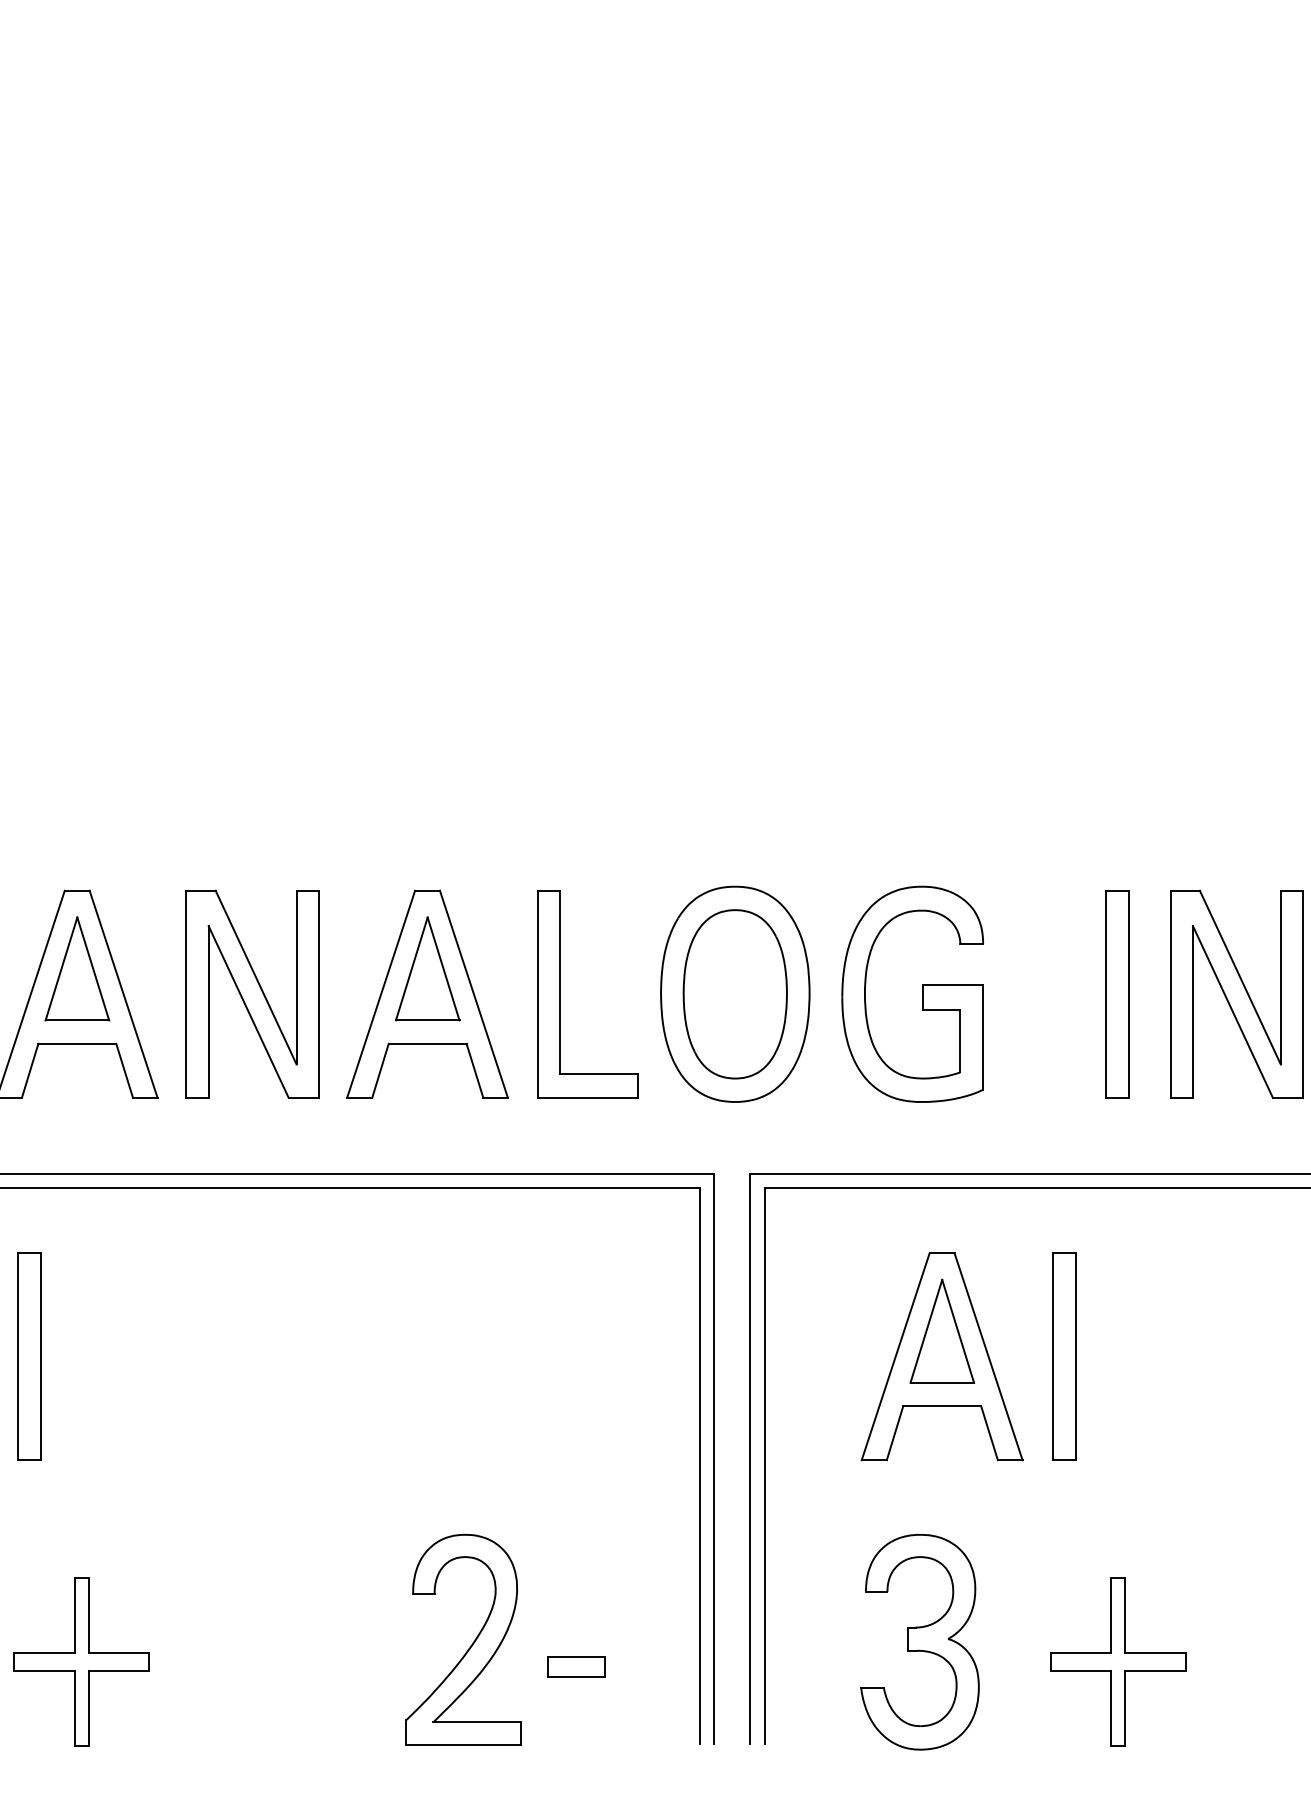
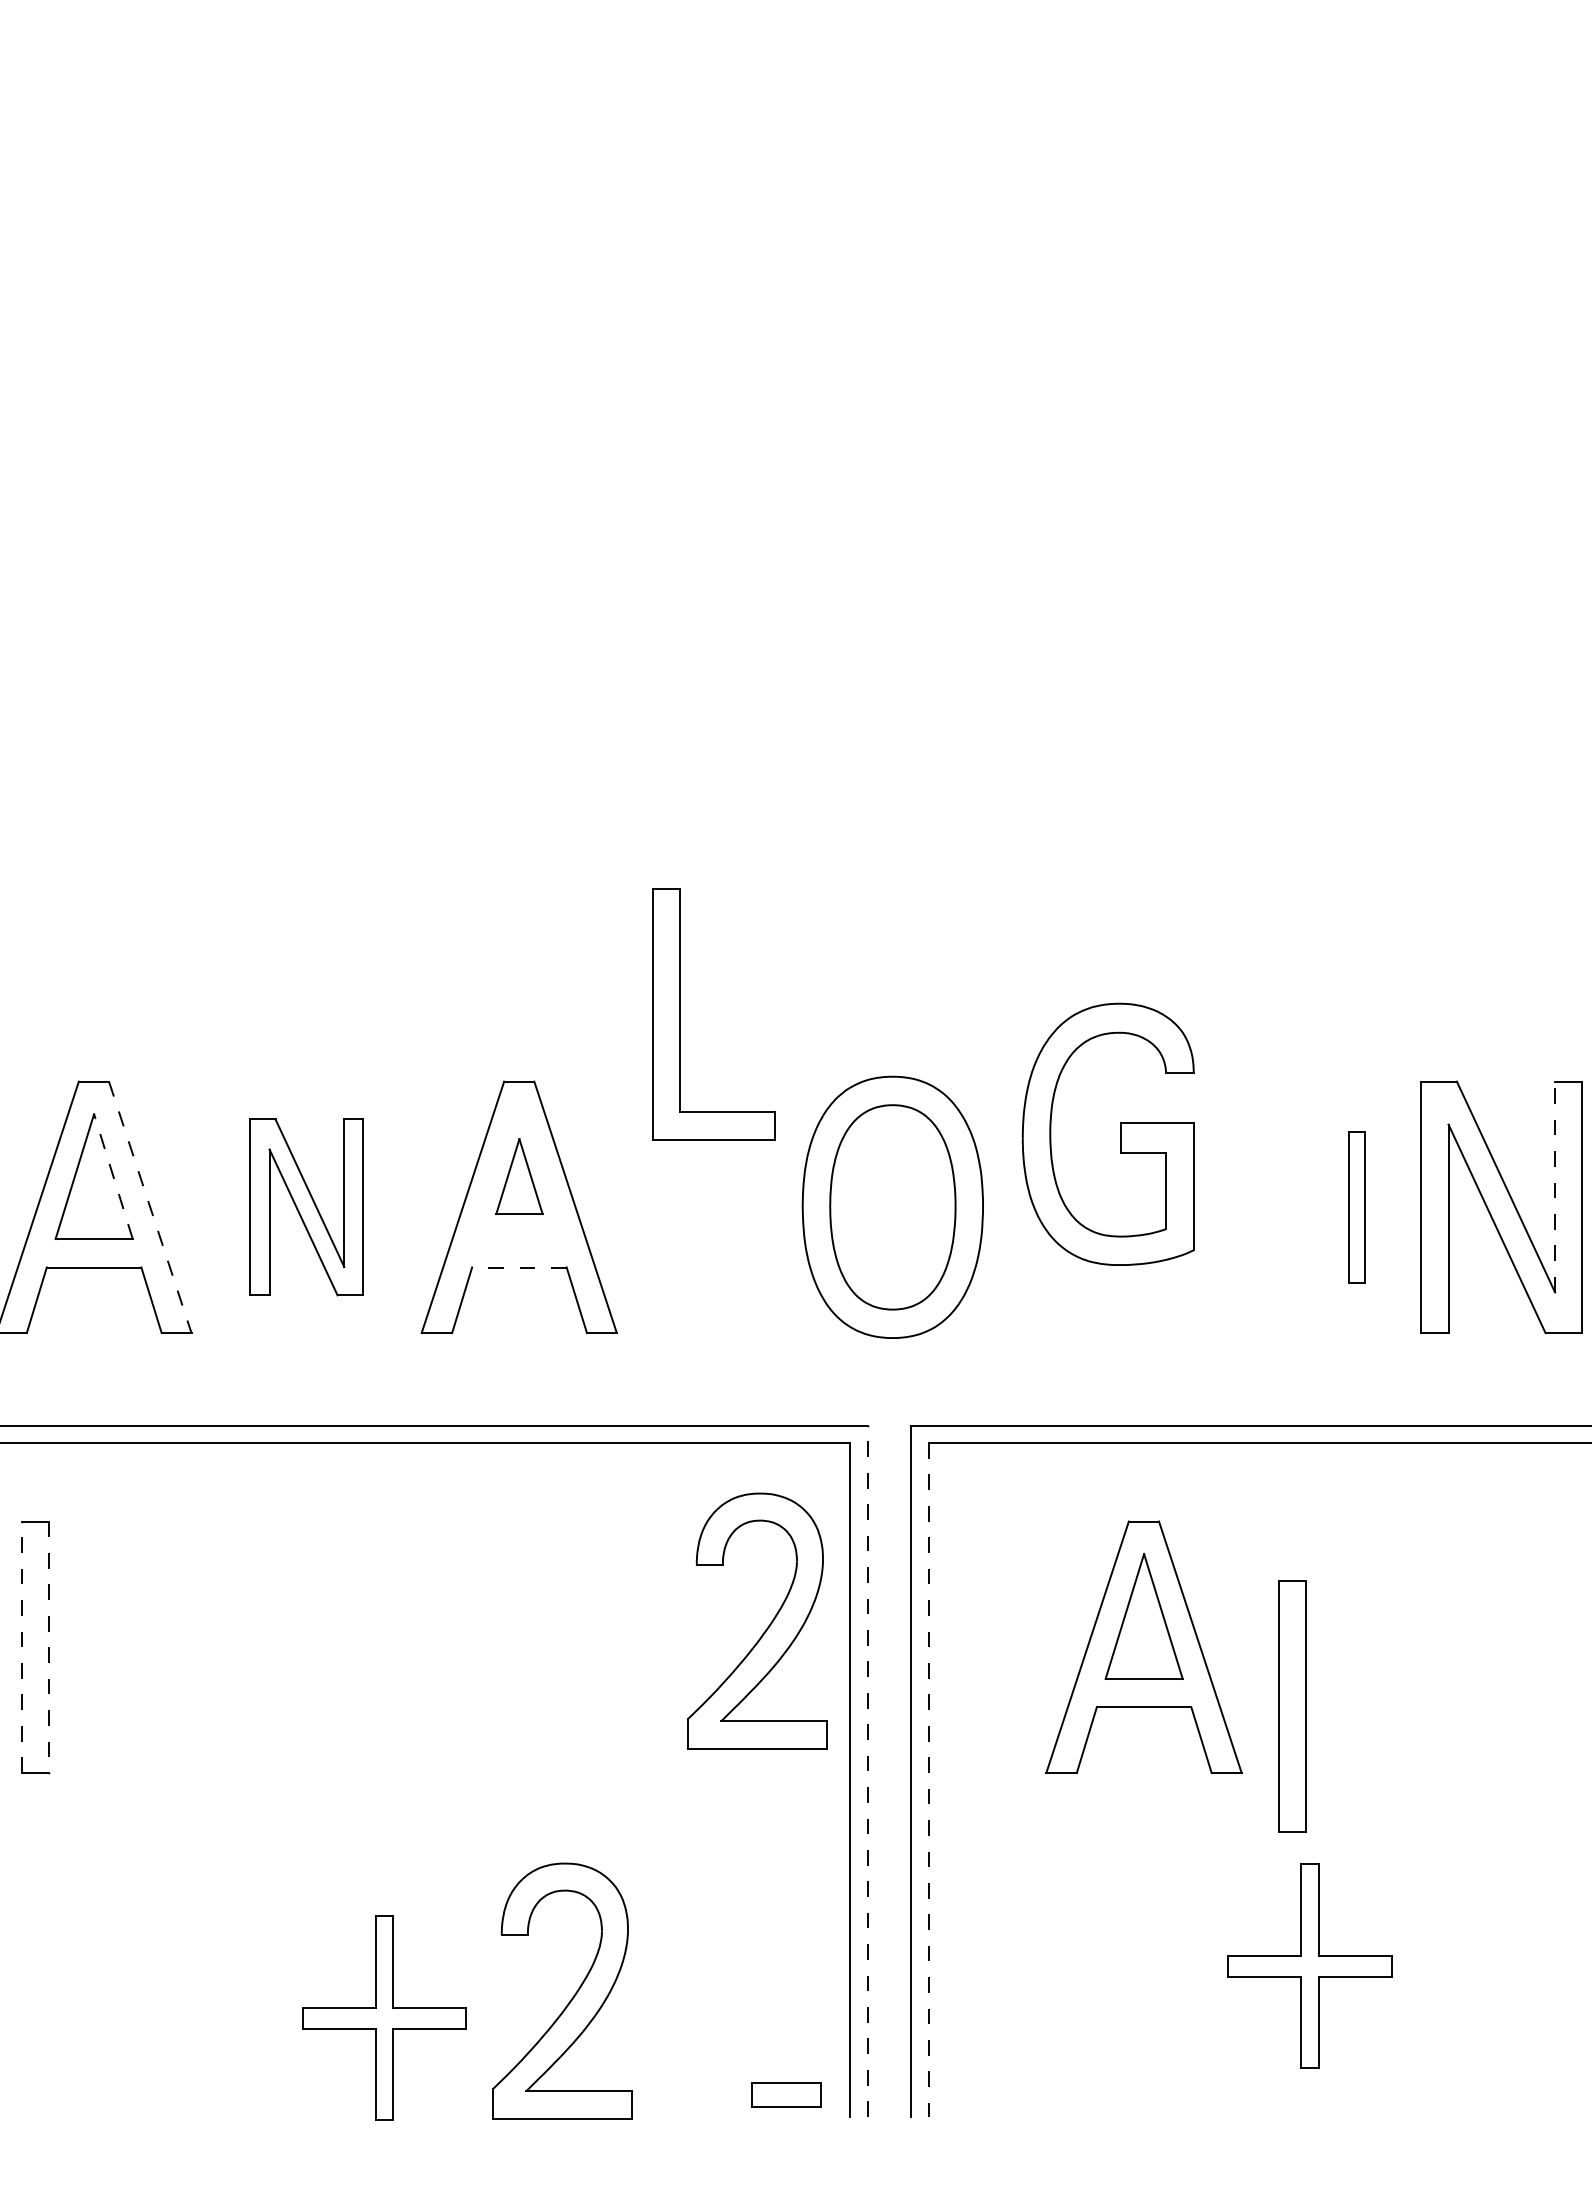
line: (93, 968) -> (113, 1176), solid -> dashed
part: (427, 968) -> (519, 1176), size x0.6
line: (1281, 977) -> (1555, 1186), solid -> dashed
part: (922, 993) -> (1120, 1133), moved
line: (123, 994) -> (150, 1207), solid -> dashed
part: (252, 994) -> (306, 1207), size x0.7
part: (560, 994) -> (680, 1014), moved
part: (1117, 994) -> (1356, 1207), size x0.6
line: (426, 1043) -> (518, 1267), solid -> dashed
part: (631, 1341) -> (766, 1628), added
line: (17, 1356) -> (21, 1647), solid -> dashed
line: (40, 1356) -> (49, 1647), solid -> dashed
part: (1064, 1356) -> (1292, 1706), moved
line: (714, 1458) -> (867, 1771), solid -> dashed
line: (764, 1466) -> (928, 1780), solid -> dashed
part: (920, 1641) -> (1117, 1993), removed
part: (81, 1661) -> (384, 2017), moved
part: (1118, 1661) -> (1309, 1965), moved
part: (576, 1666) -> (786, 2094), moved

